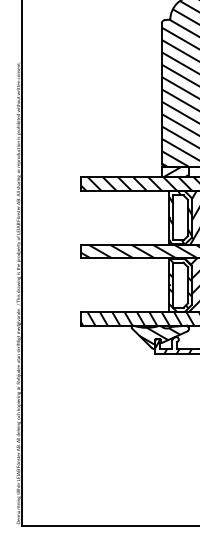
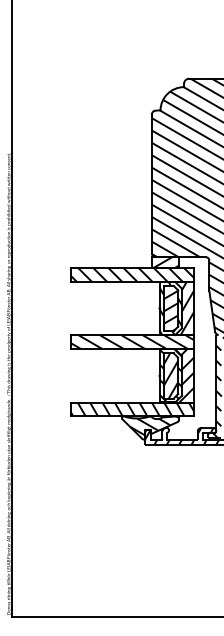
hatch: (180, 217) -> (170, 308), added
hatch: (180, 284) -> (170, 375), added

